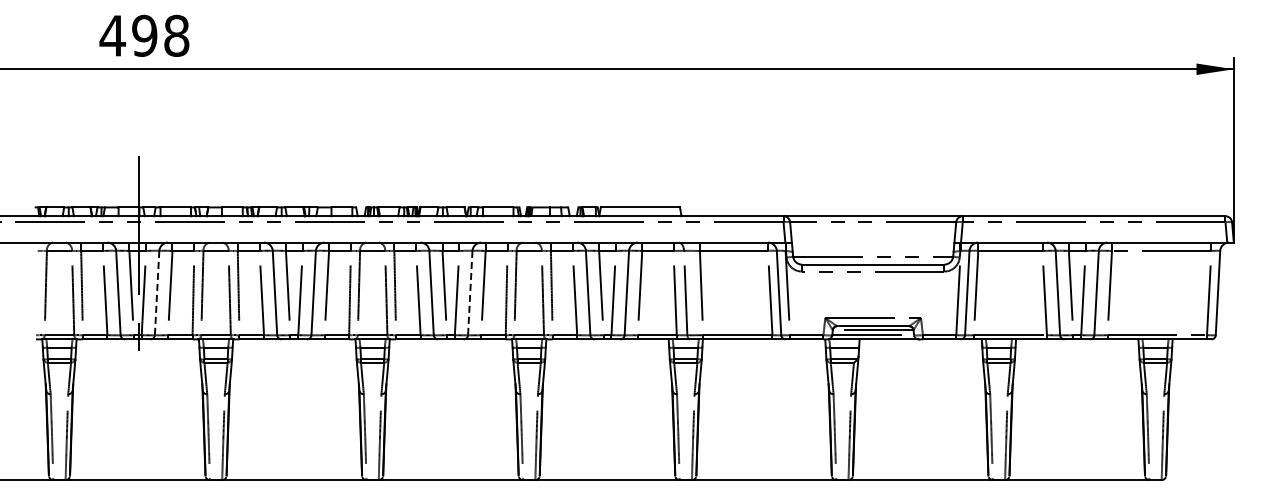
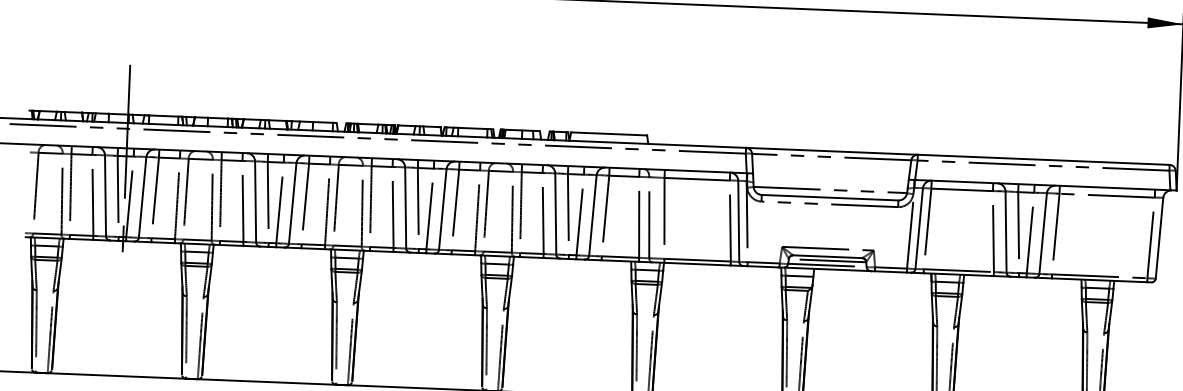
line: (157, 293) -> (142, 197), dashed -> solid
line: (470, 293) -> (443, 209), dashed -> solid

